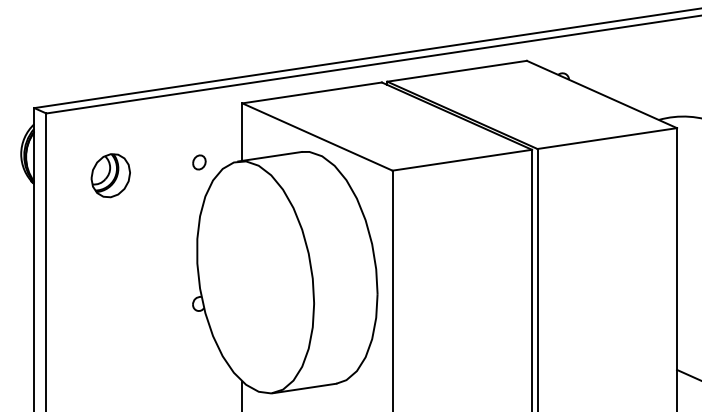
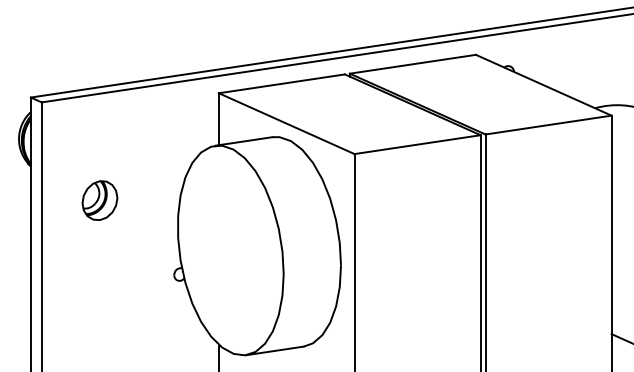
part: (198, 162) -> (179, 146), removed
part: (110, 175) -> (99, 200), moved

